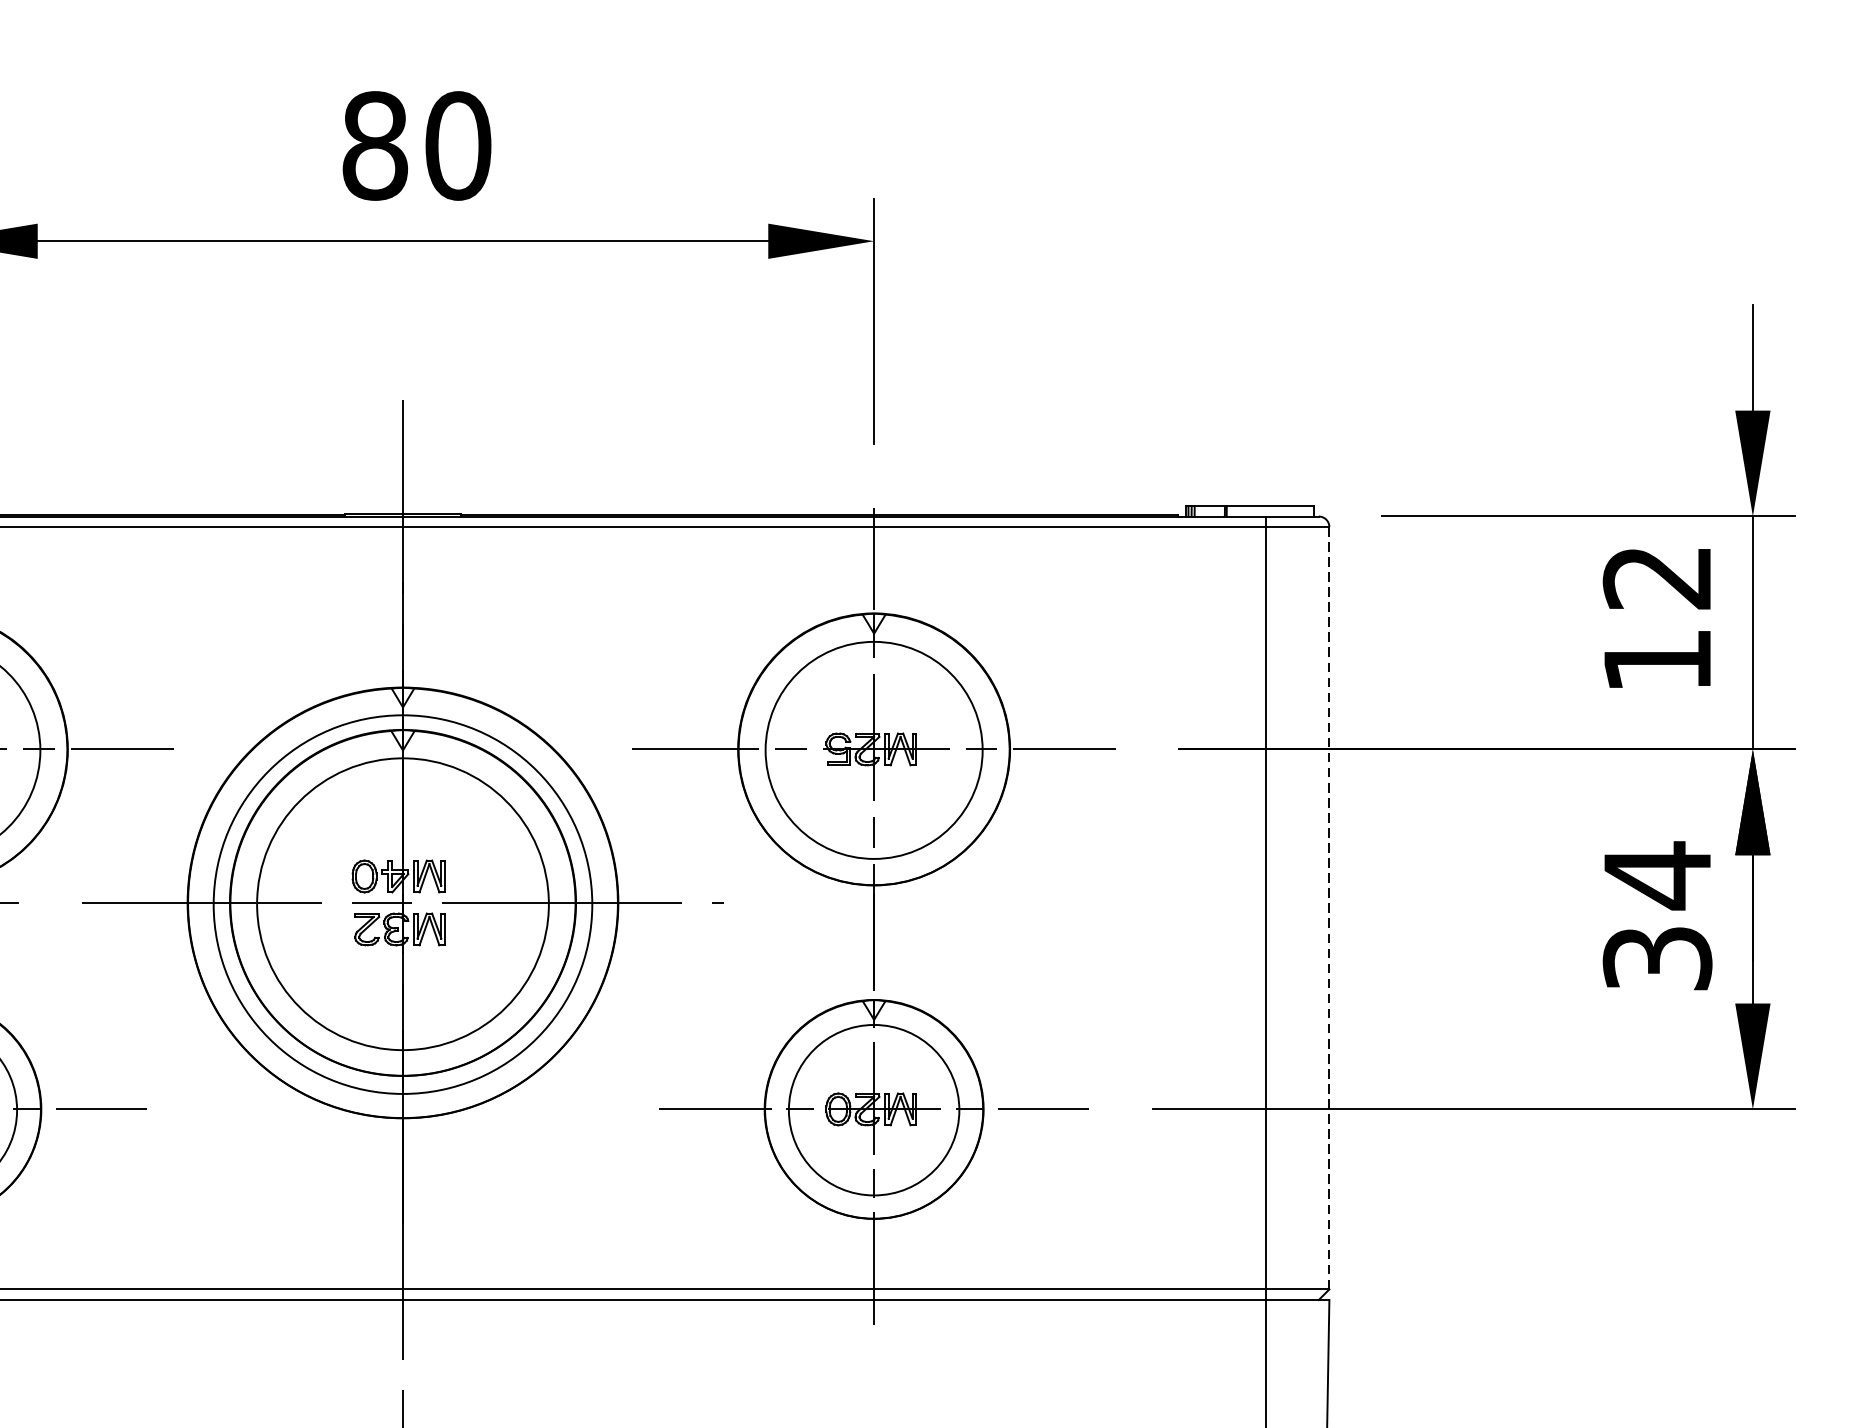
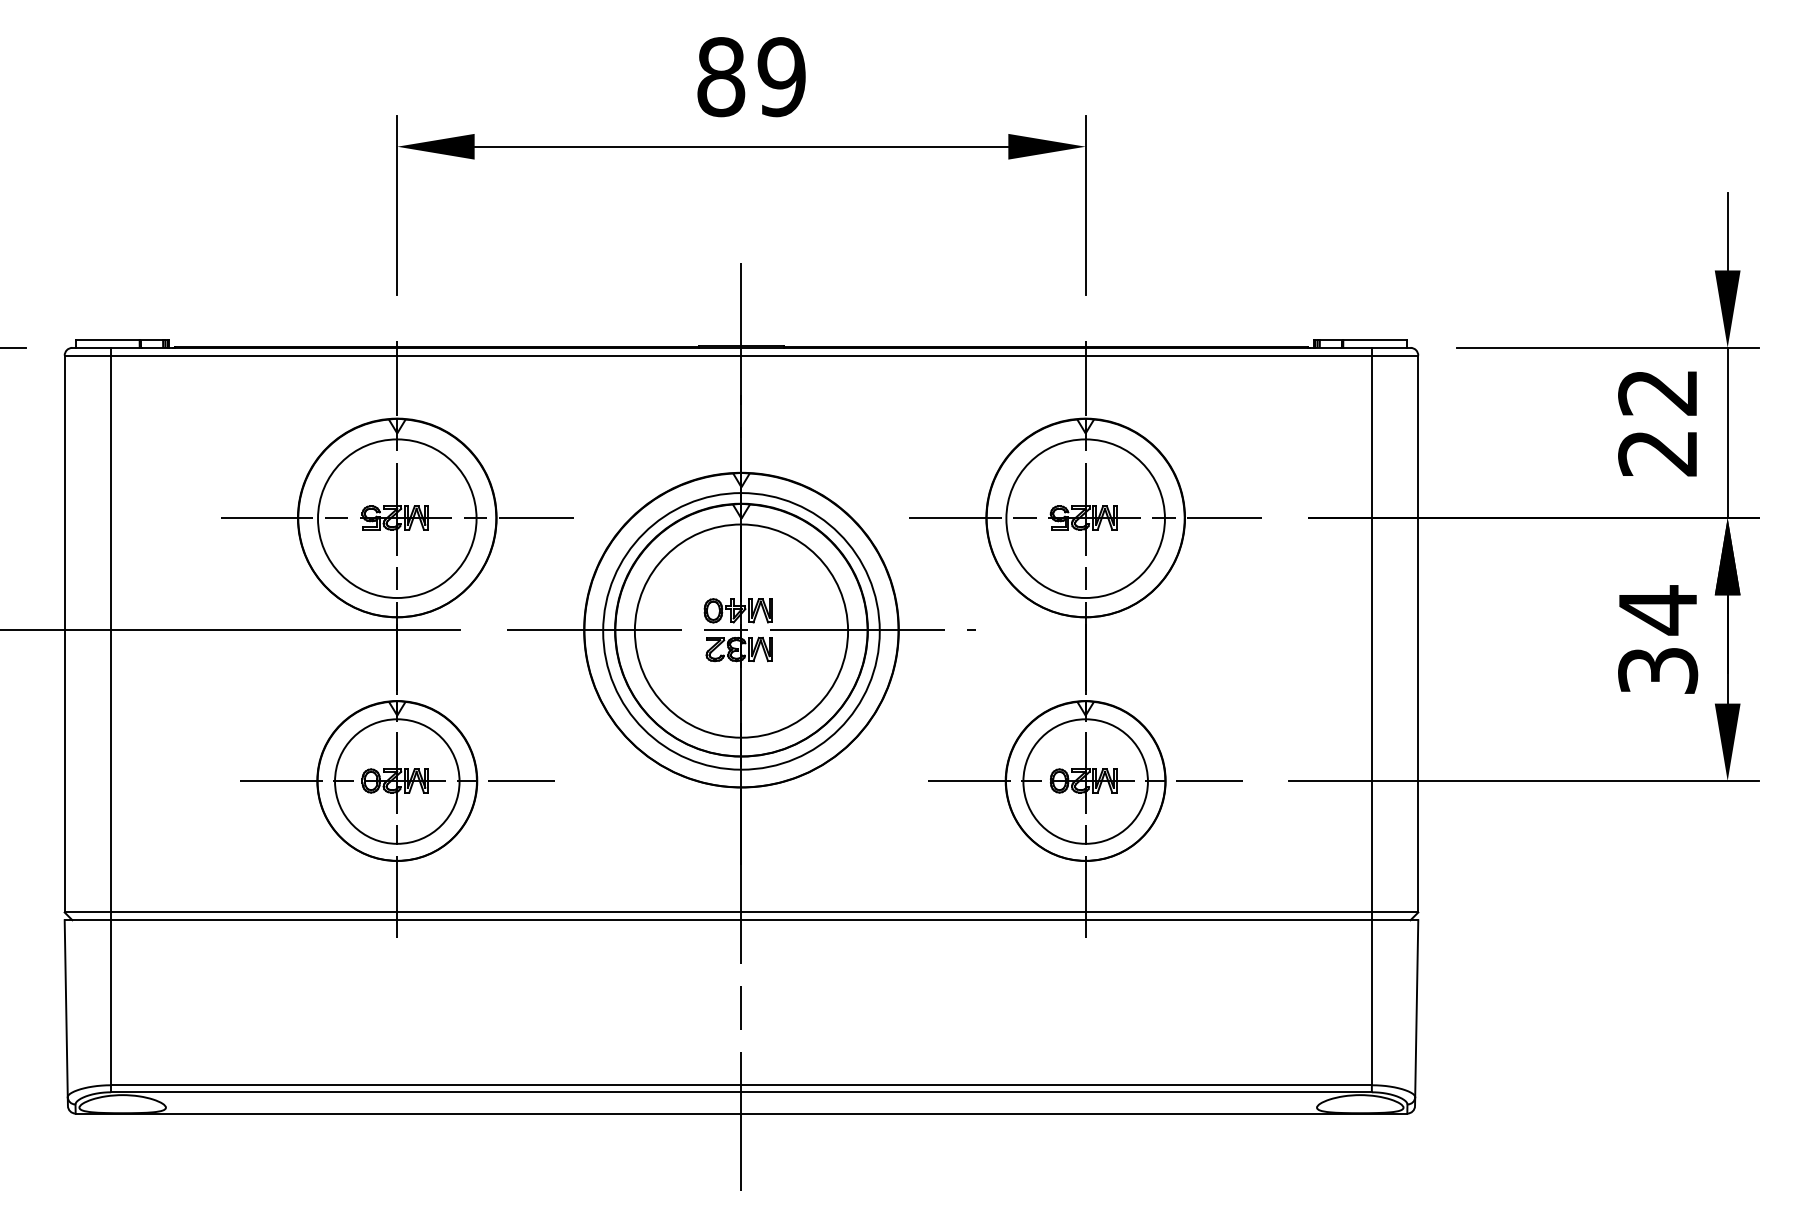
text: (457, 146) -> (781, 77), 80 -> 89
text: (1656, 661) -> (1657, 453), 12 -> 22
line: (1329, 907) -> (1418, 633), dashed -> solid

